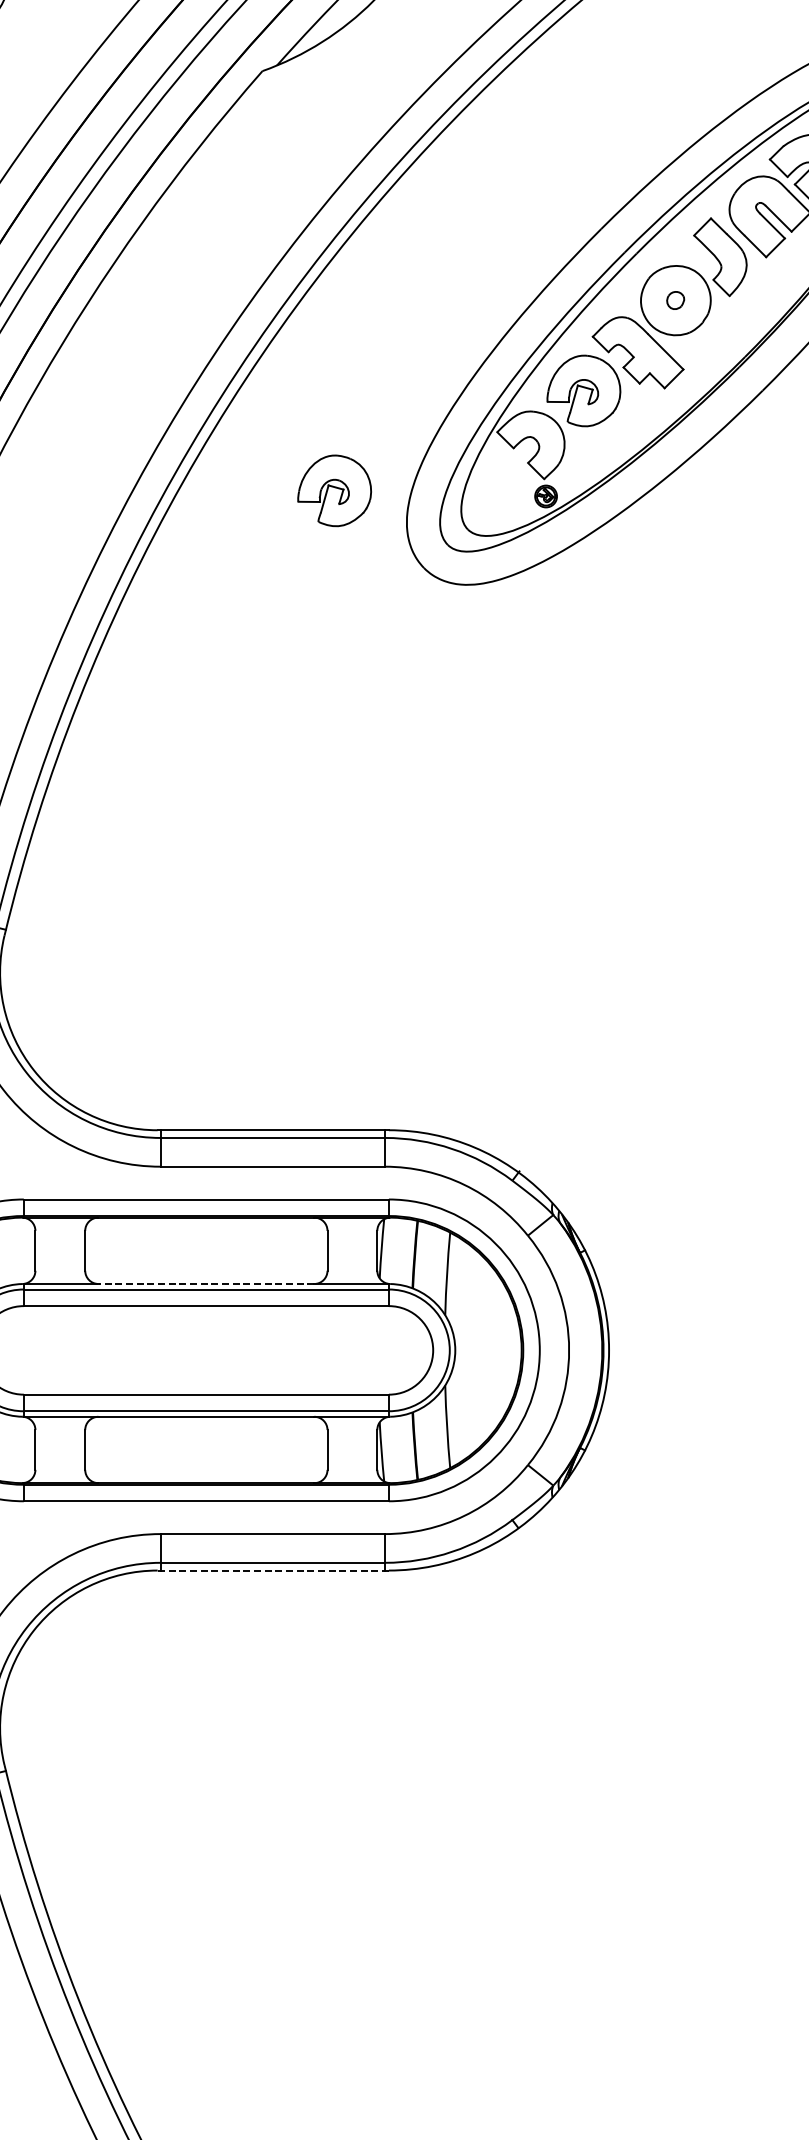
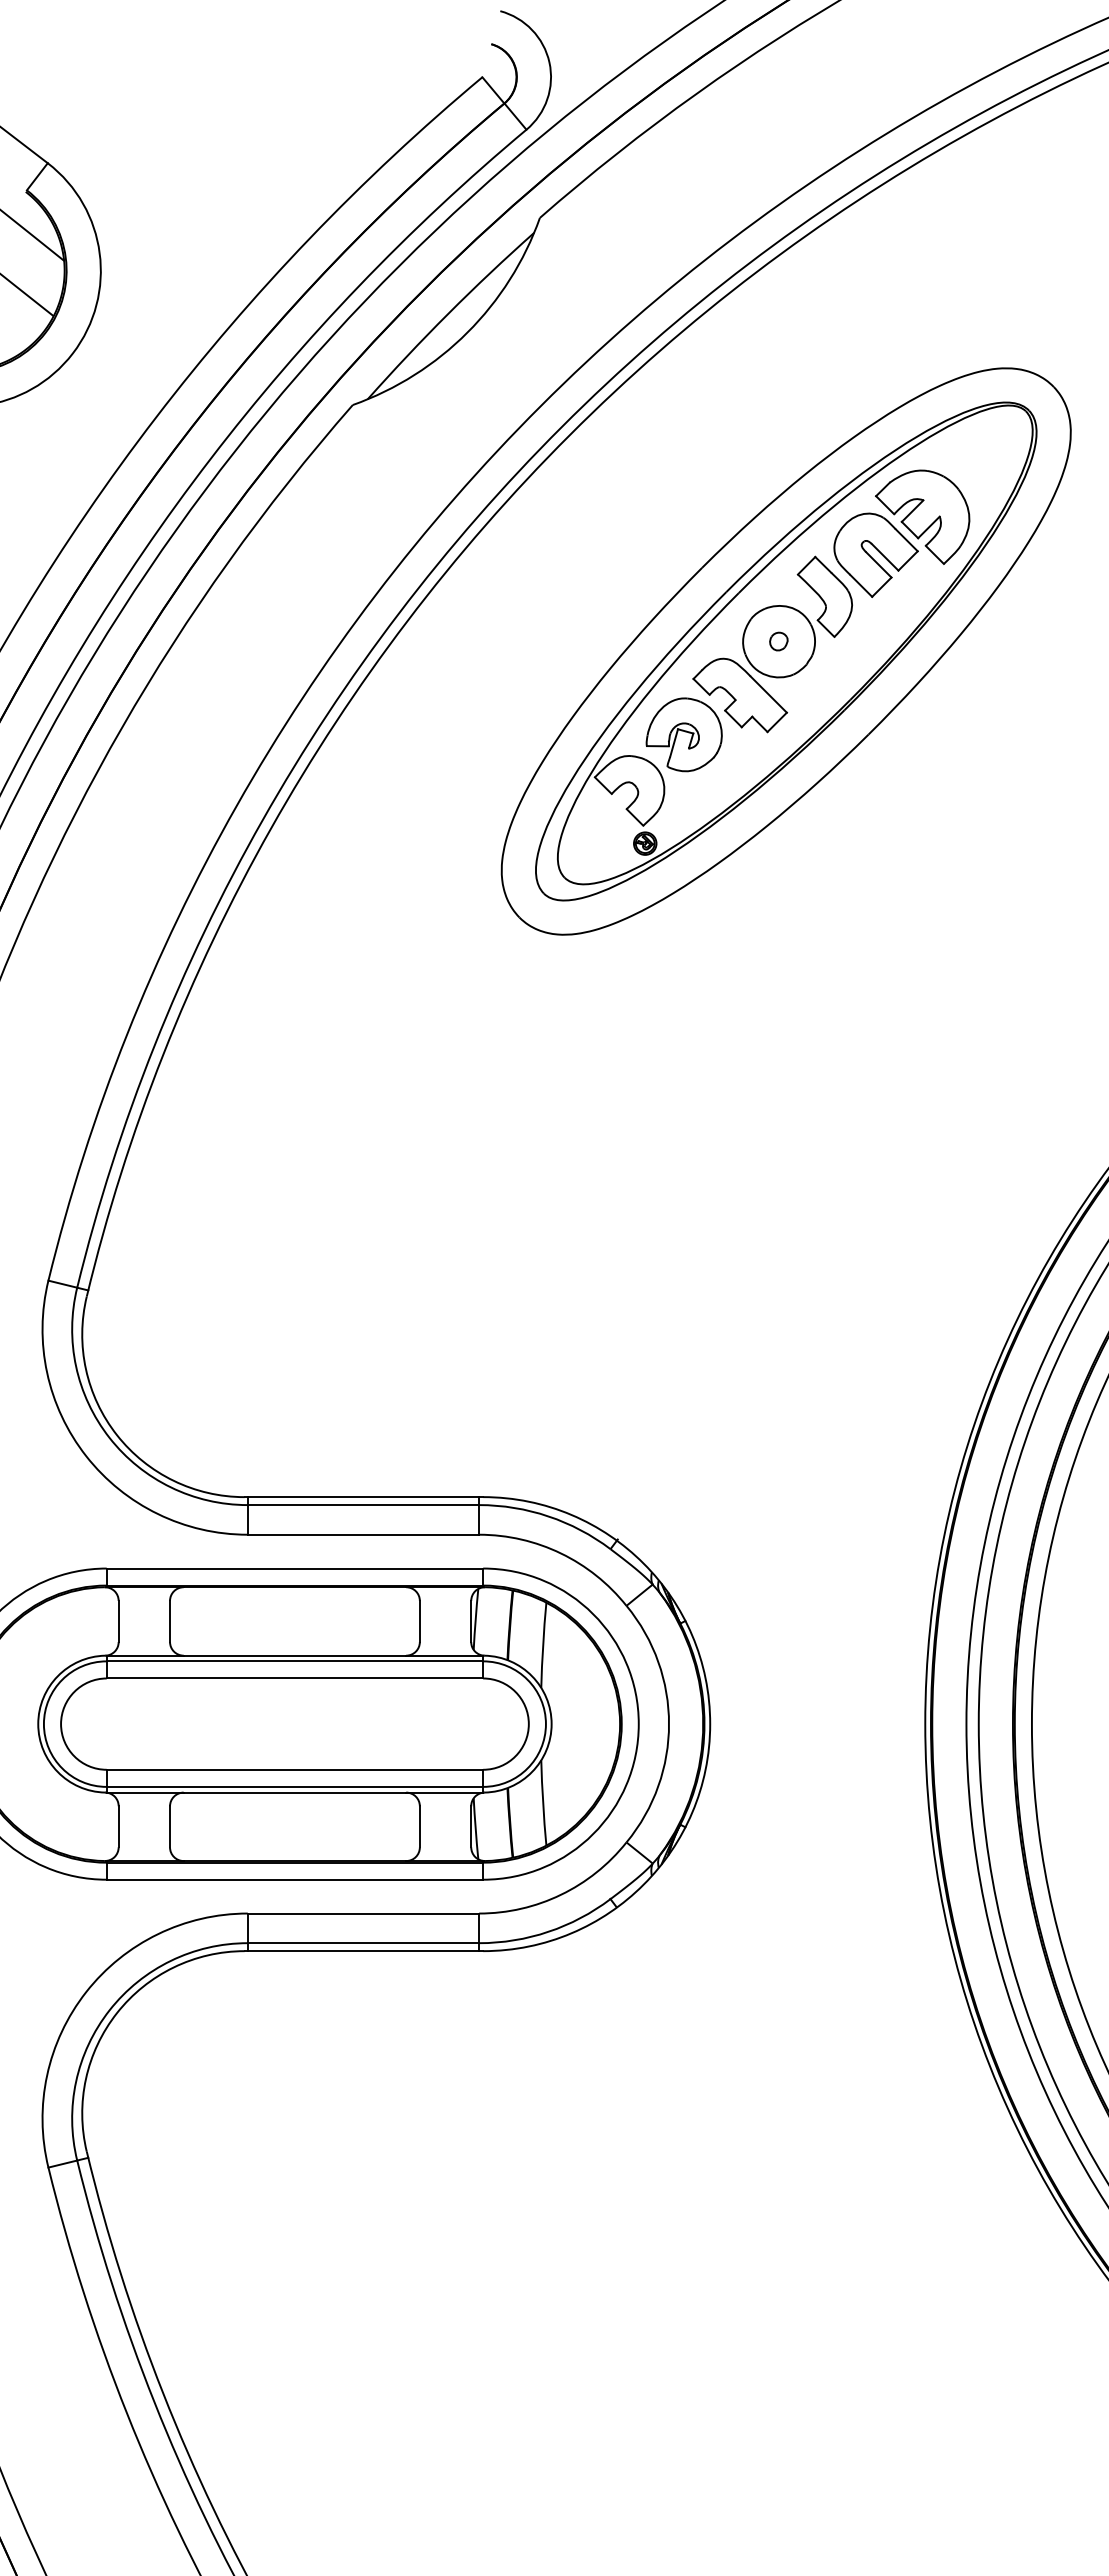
part: (333, 490) -> (426, 837), removed
line: (205, 1283) -> (294, 1655), dashed -> solid
line: (272, 1570) -> (363, 1951), dashed -> solid

